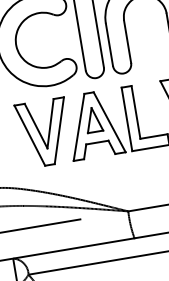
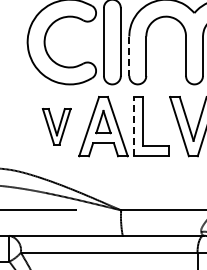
line: (109, 45) -> (129, 56), solid -> dashed
line: (126, 119) -> (133, 126), solid -> dashed
part: (44, 133) -> (56, 126), size x0.6

